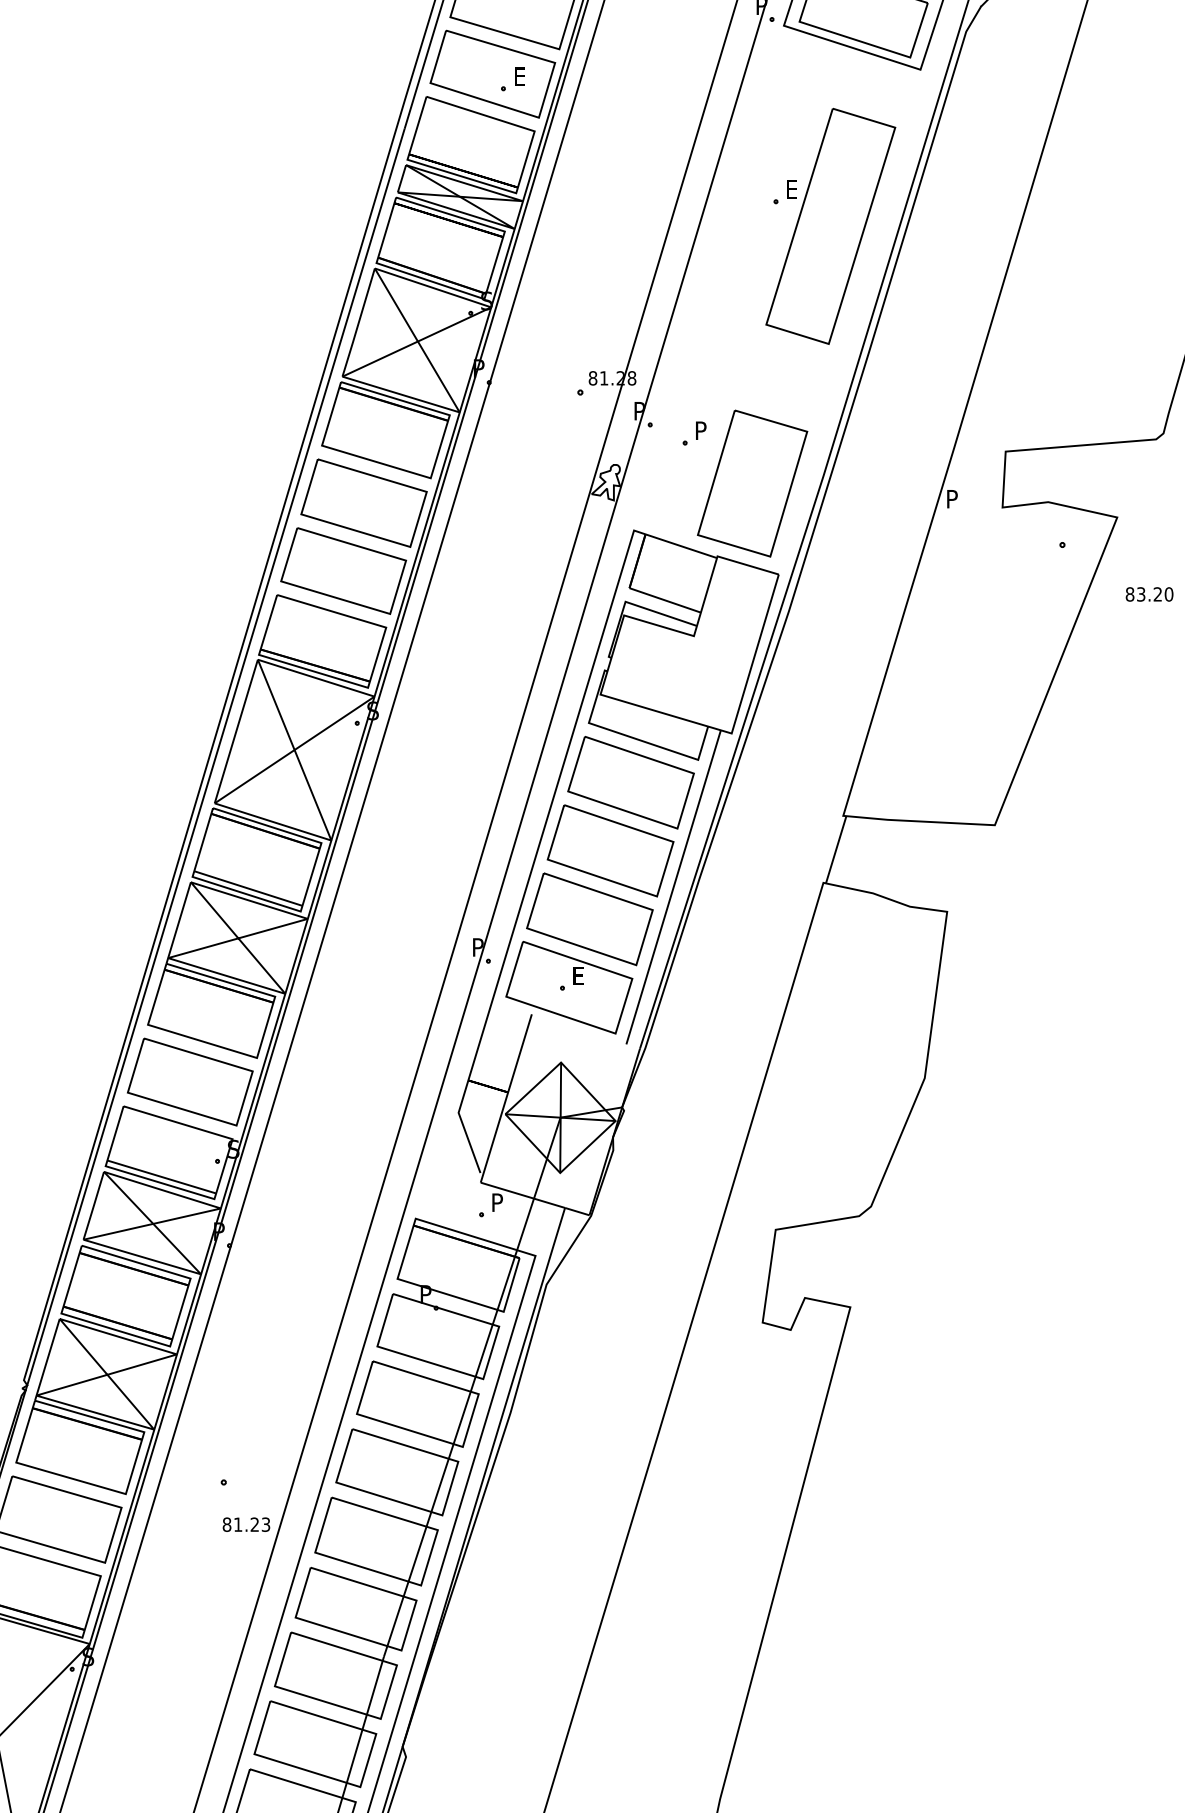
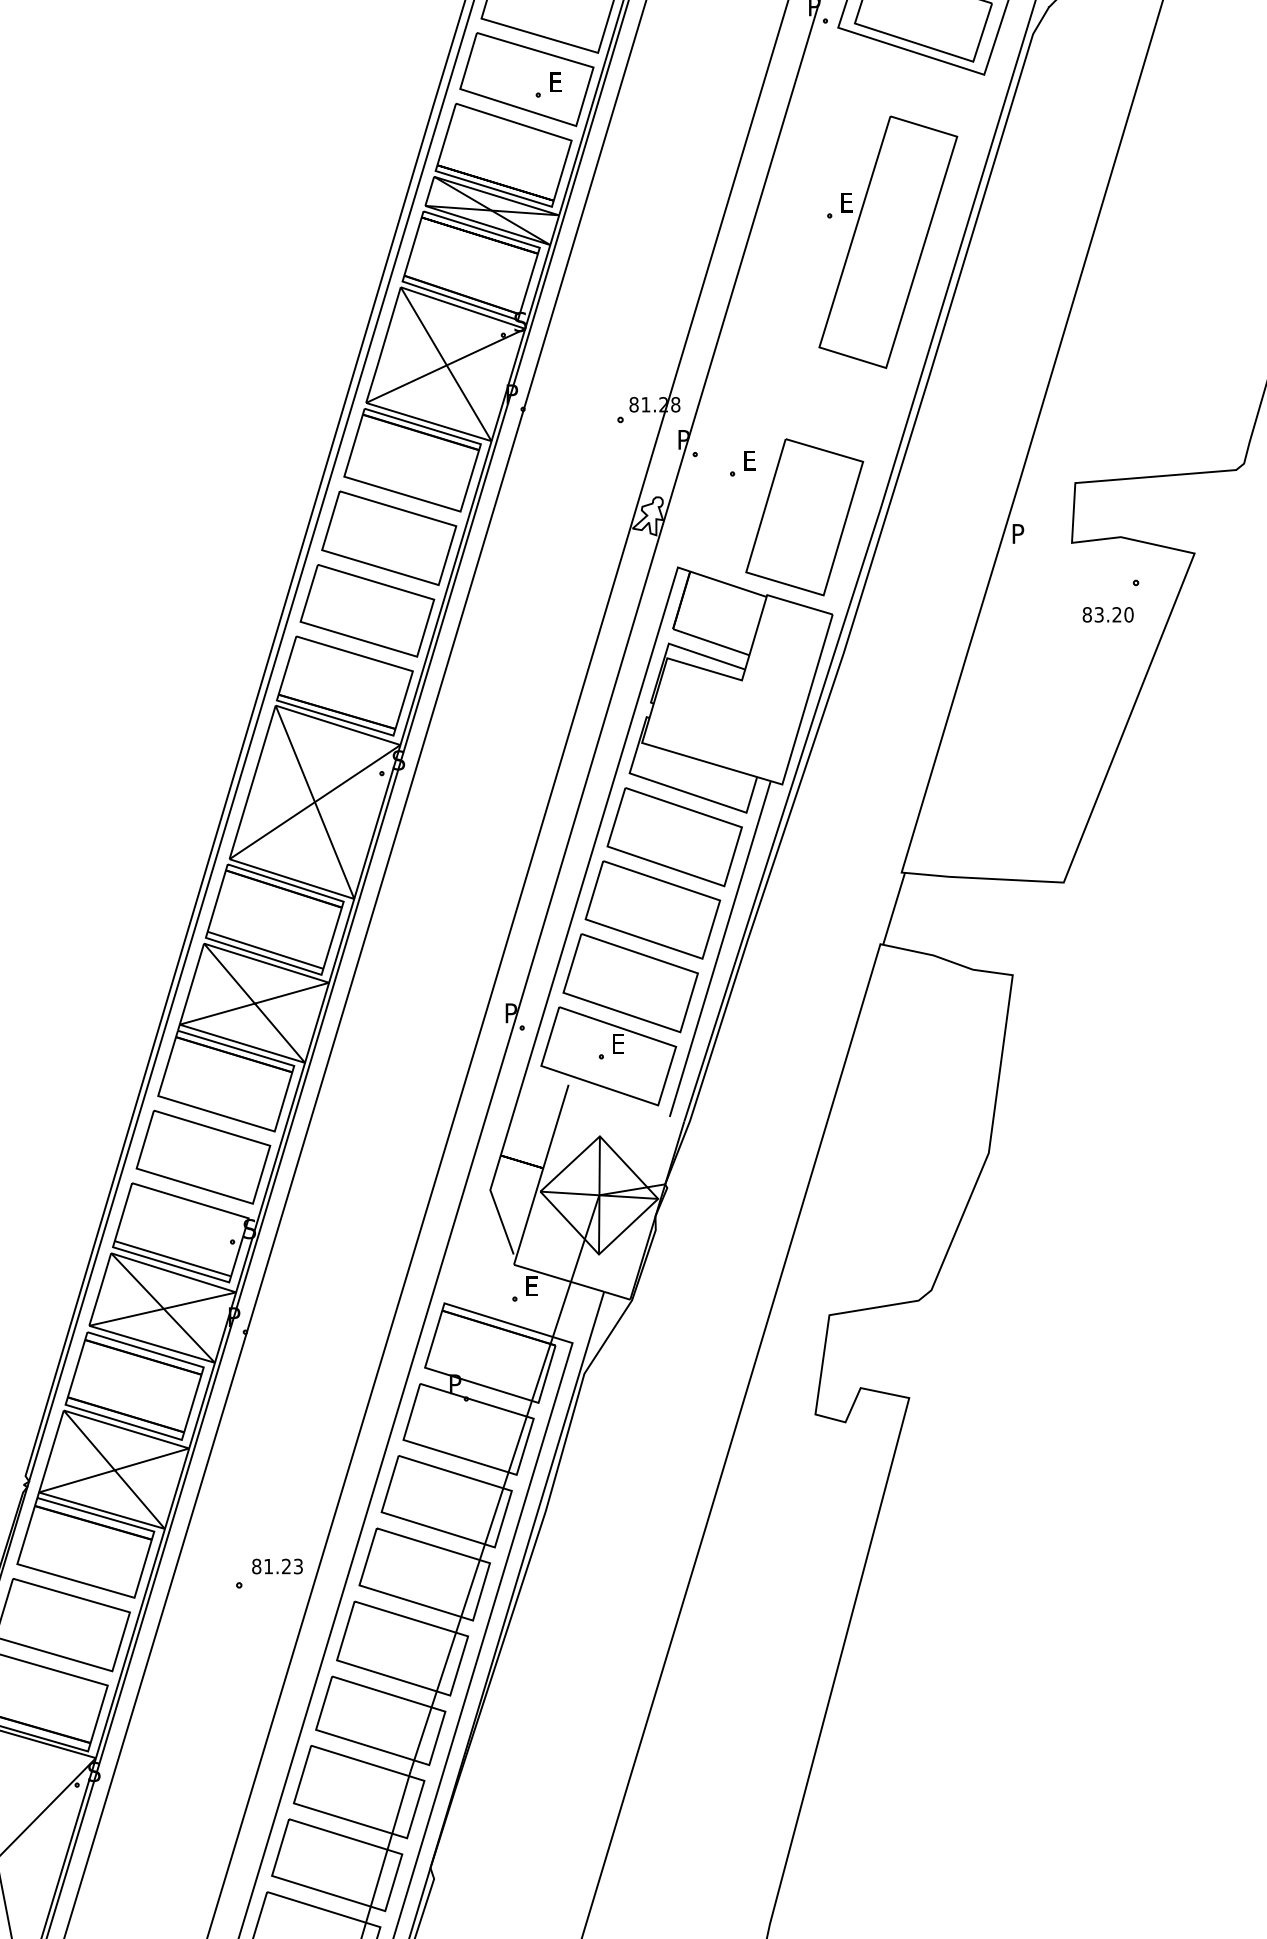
text: (700, 430) -> (749, 460), P -> E
text: (1148, 594) -> (1107, 614), moved
text: (497, 1202) -> (531, 1285), P -> E
text: (246, 1524) -> (277, 1566), moved

